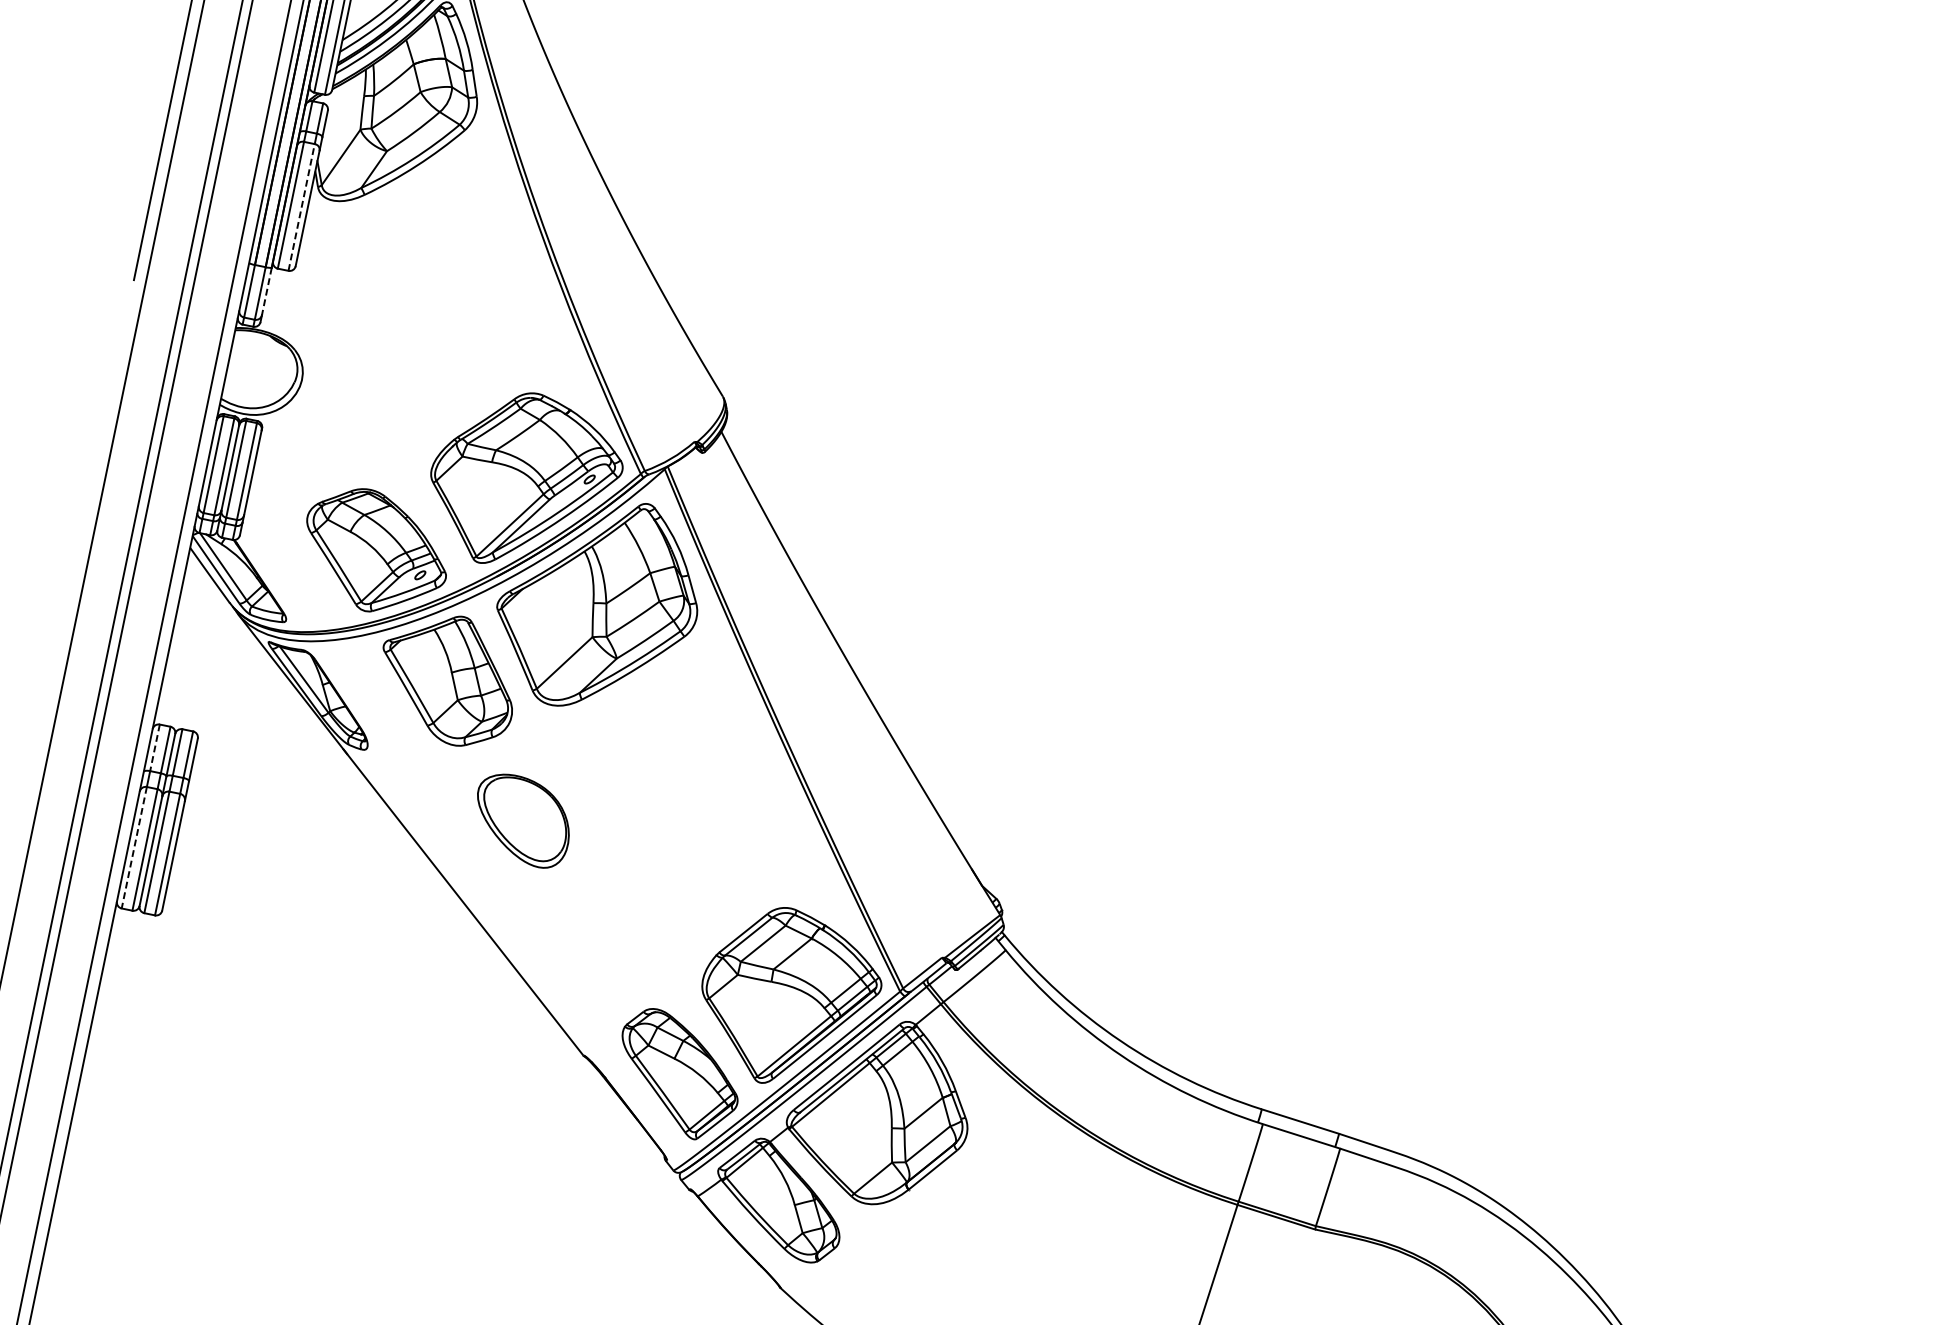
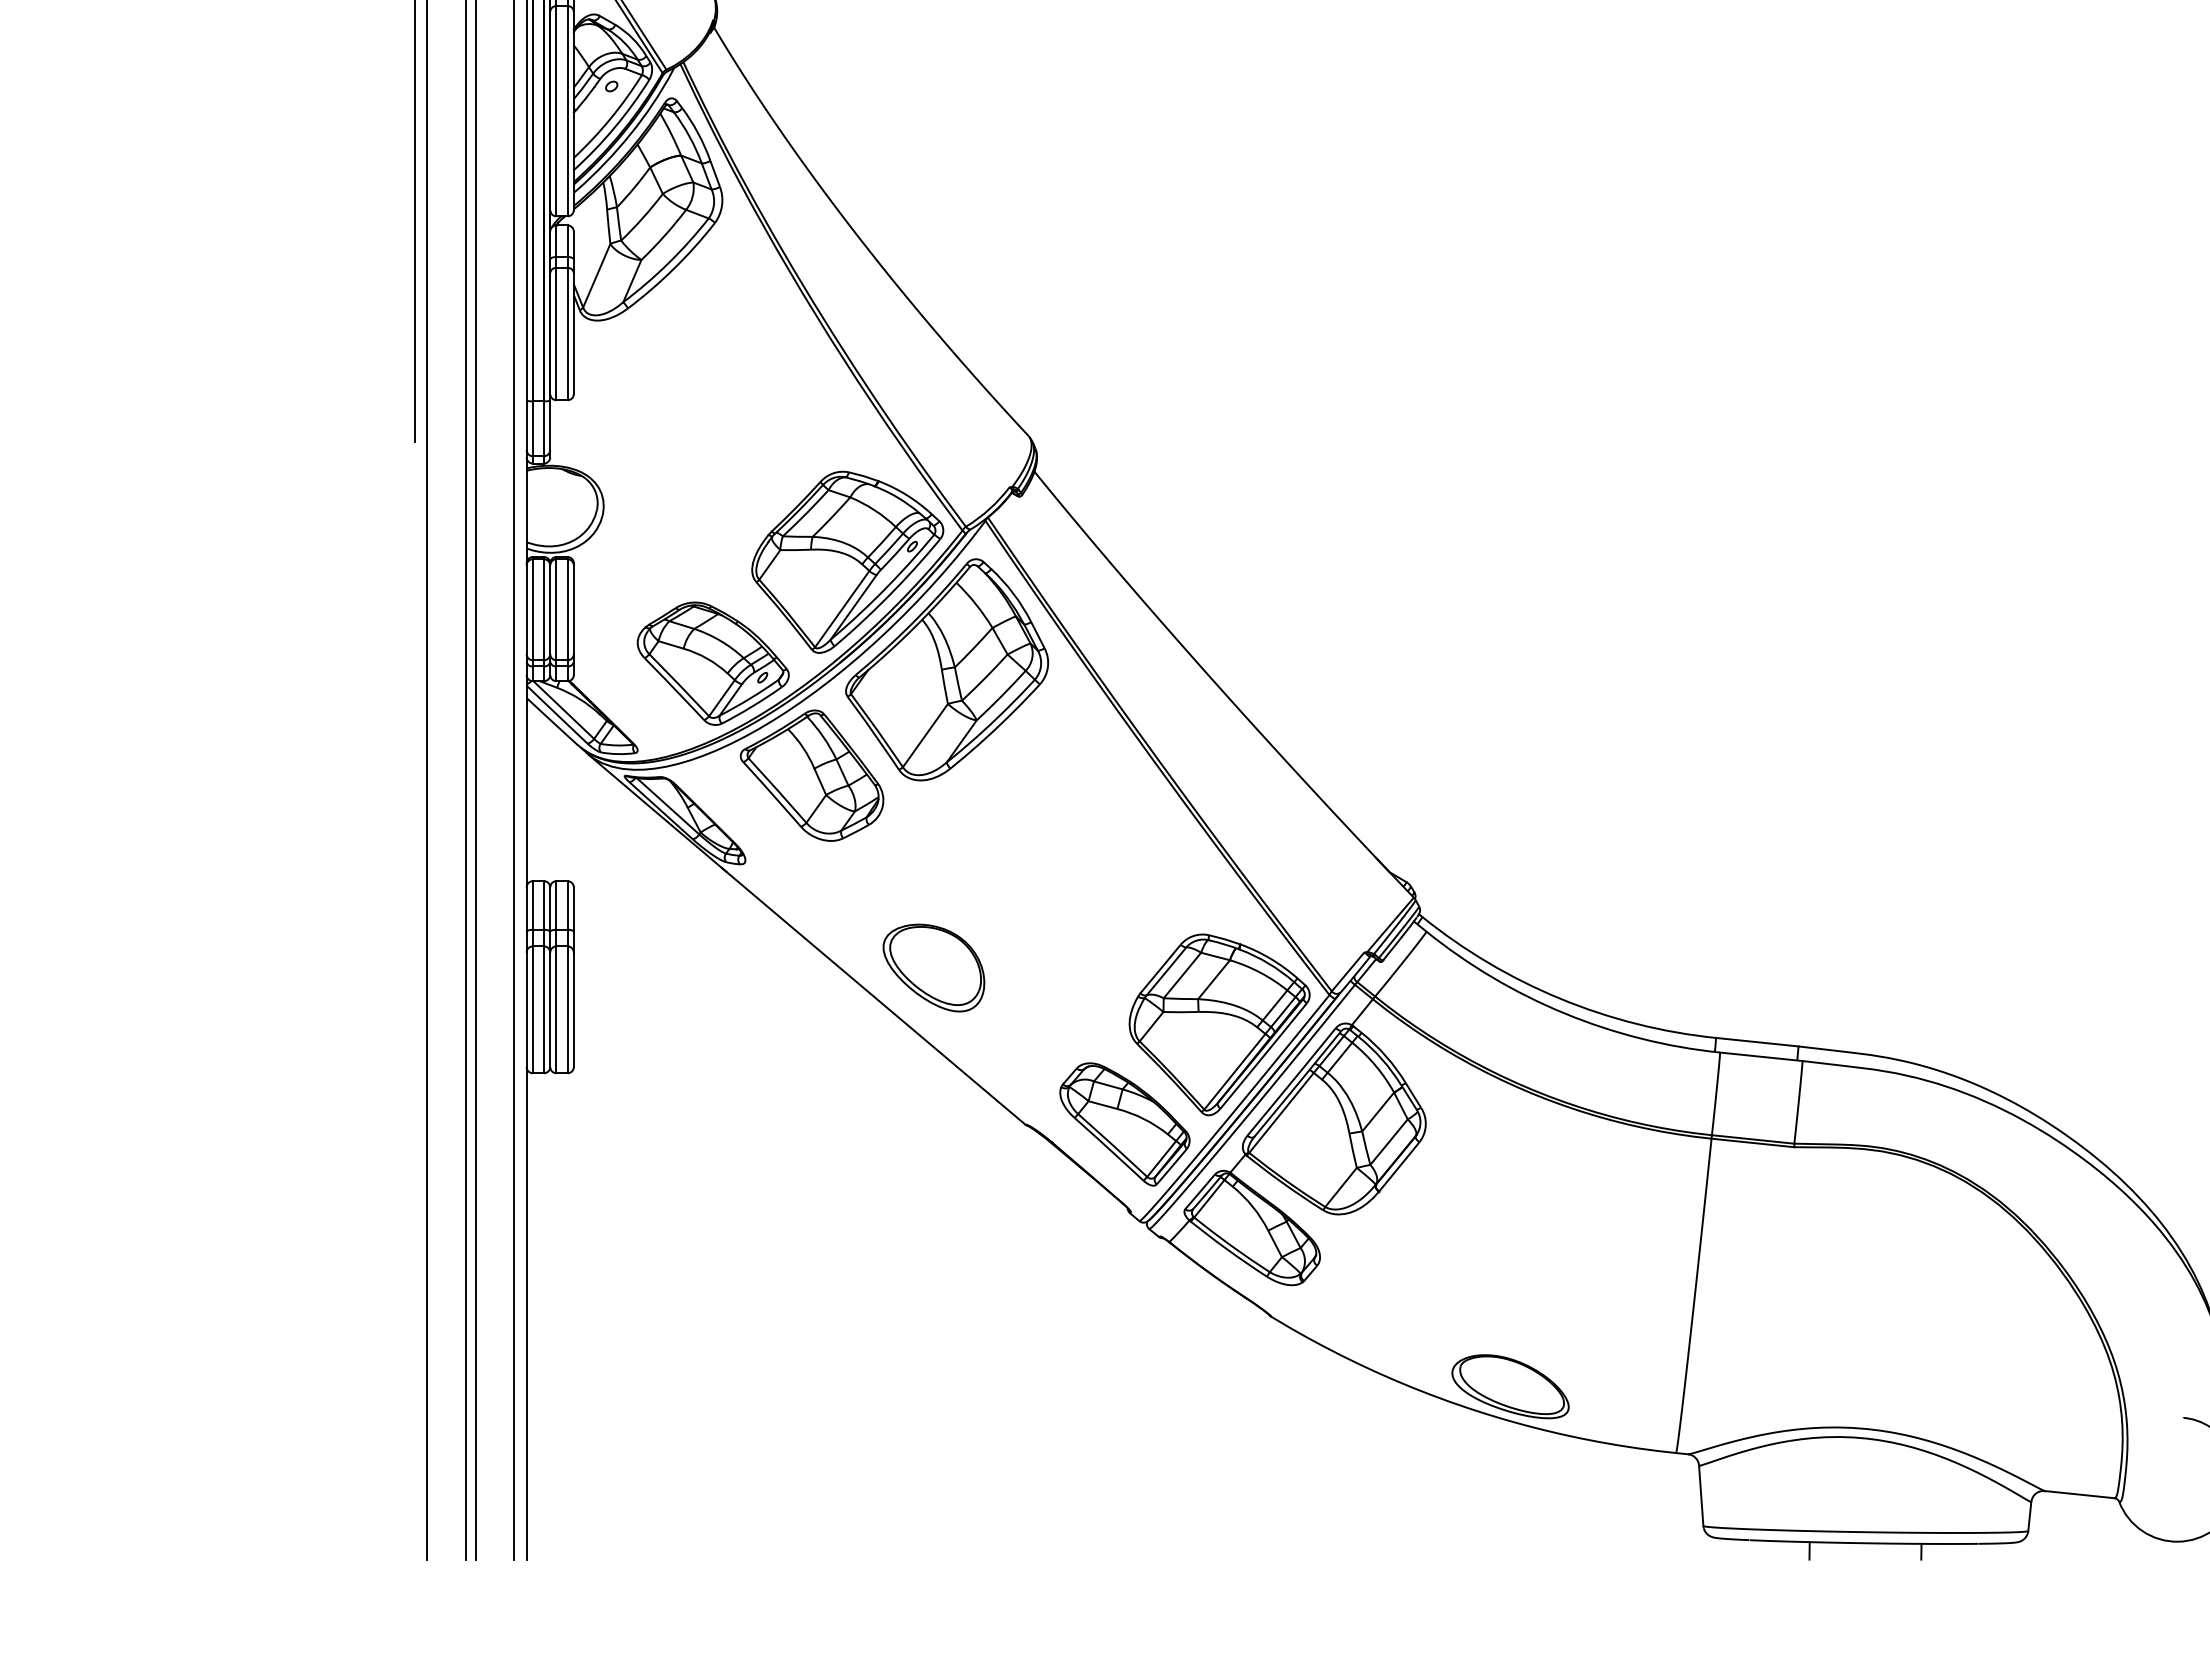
line: (301, 206) -> (567, 333), dashed -> solid
line: (267, 291) -> (550, 425), dashed -> solid
line: (154, 747) -> (532, 905), dashed -> solid
part: (522, 819) -> (933, 967), moved
line: (133, 848) -> (532, 1010), dashed -> solid

